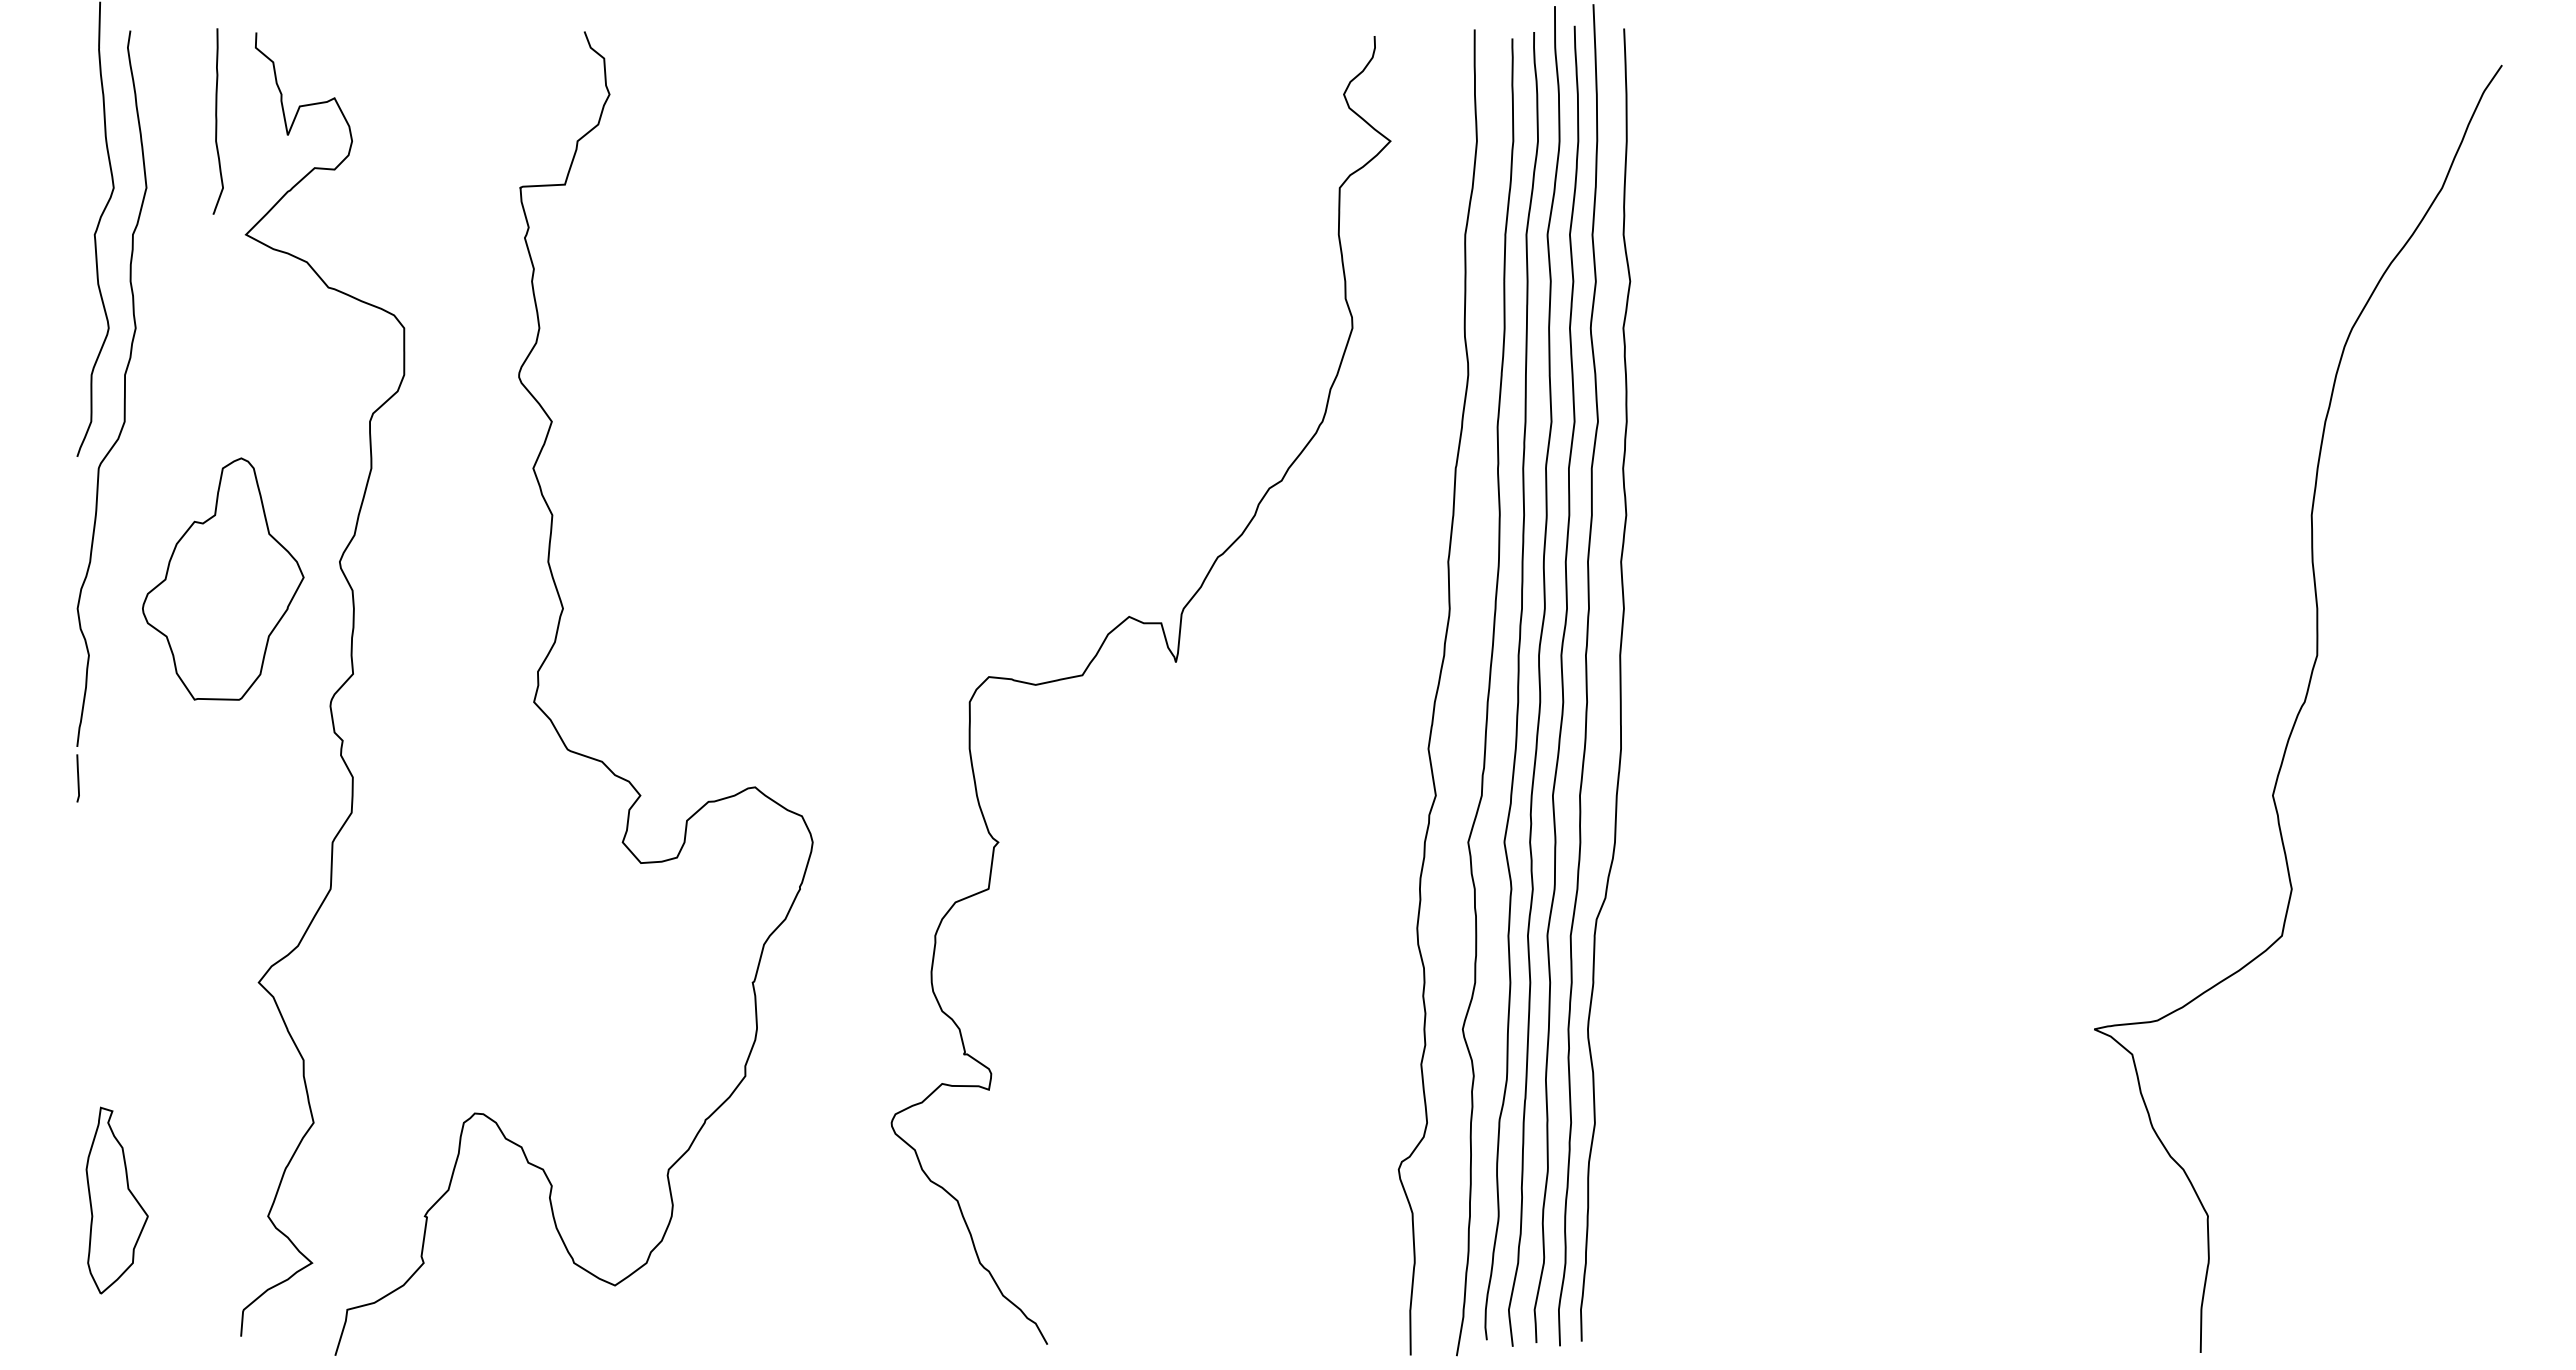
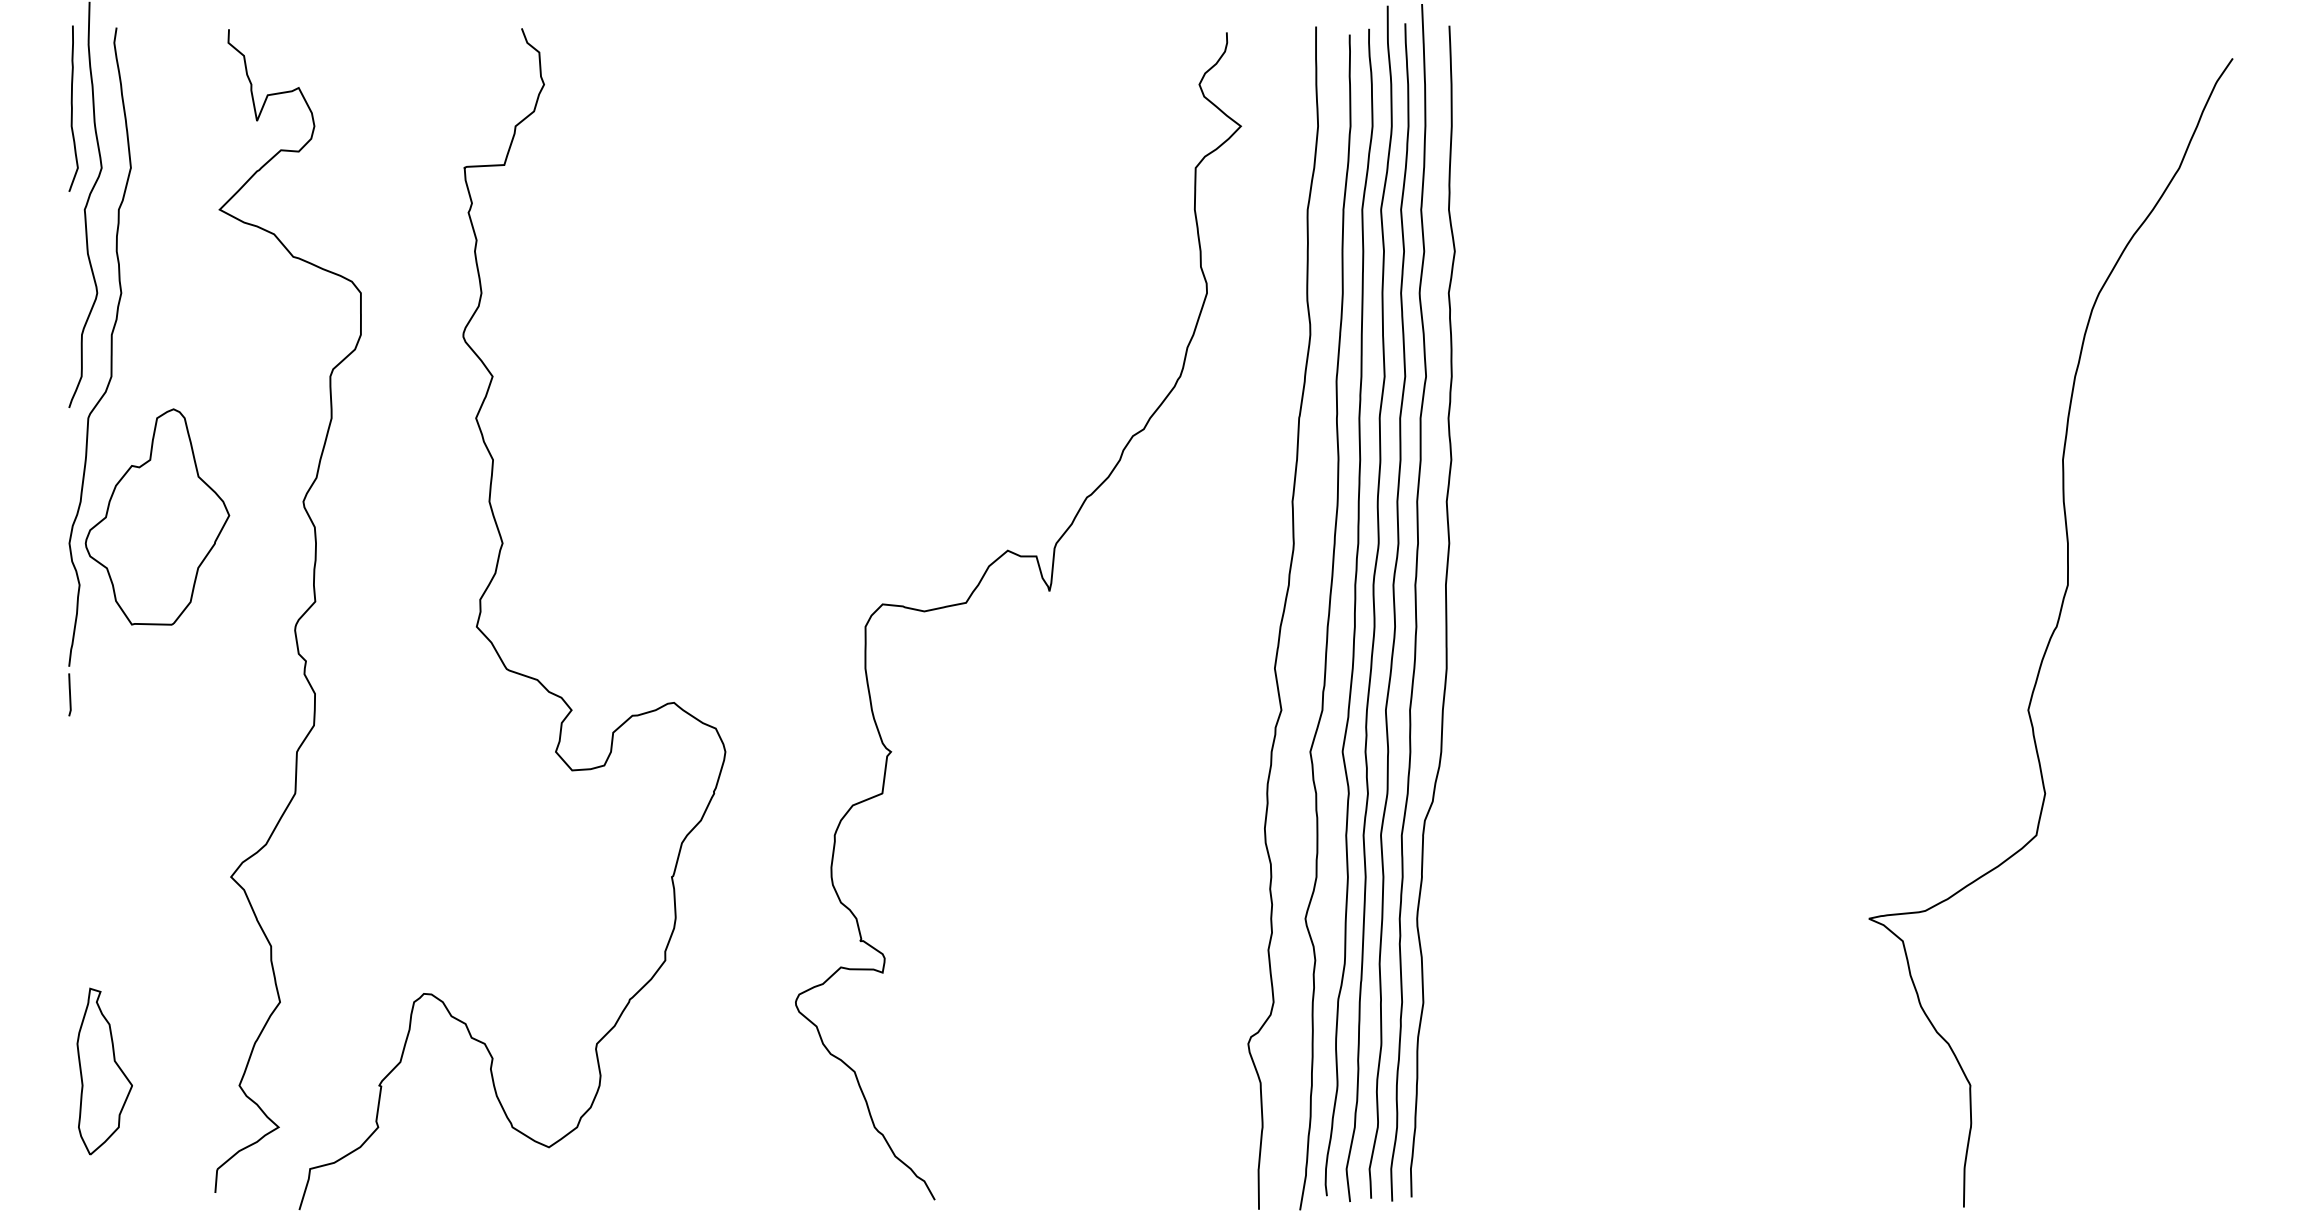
curve: (217, 121) -> (72, 108), moved
part: (223, 578) -> (157, 516), moved

